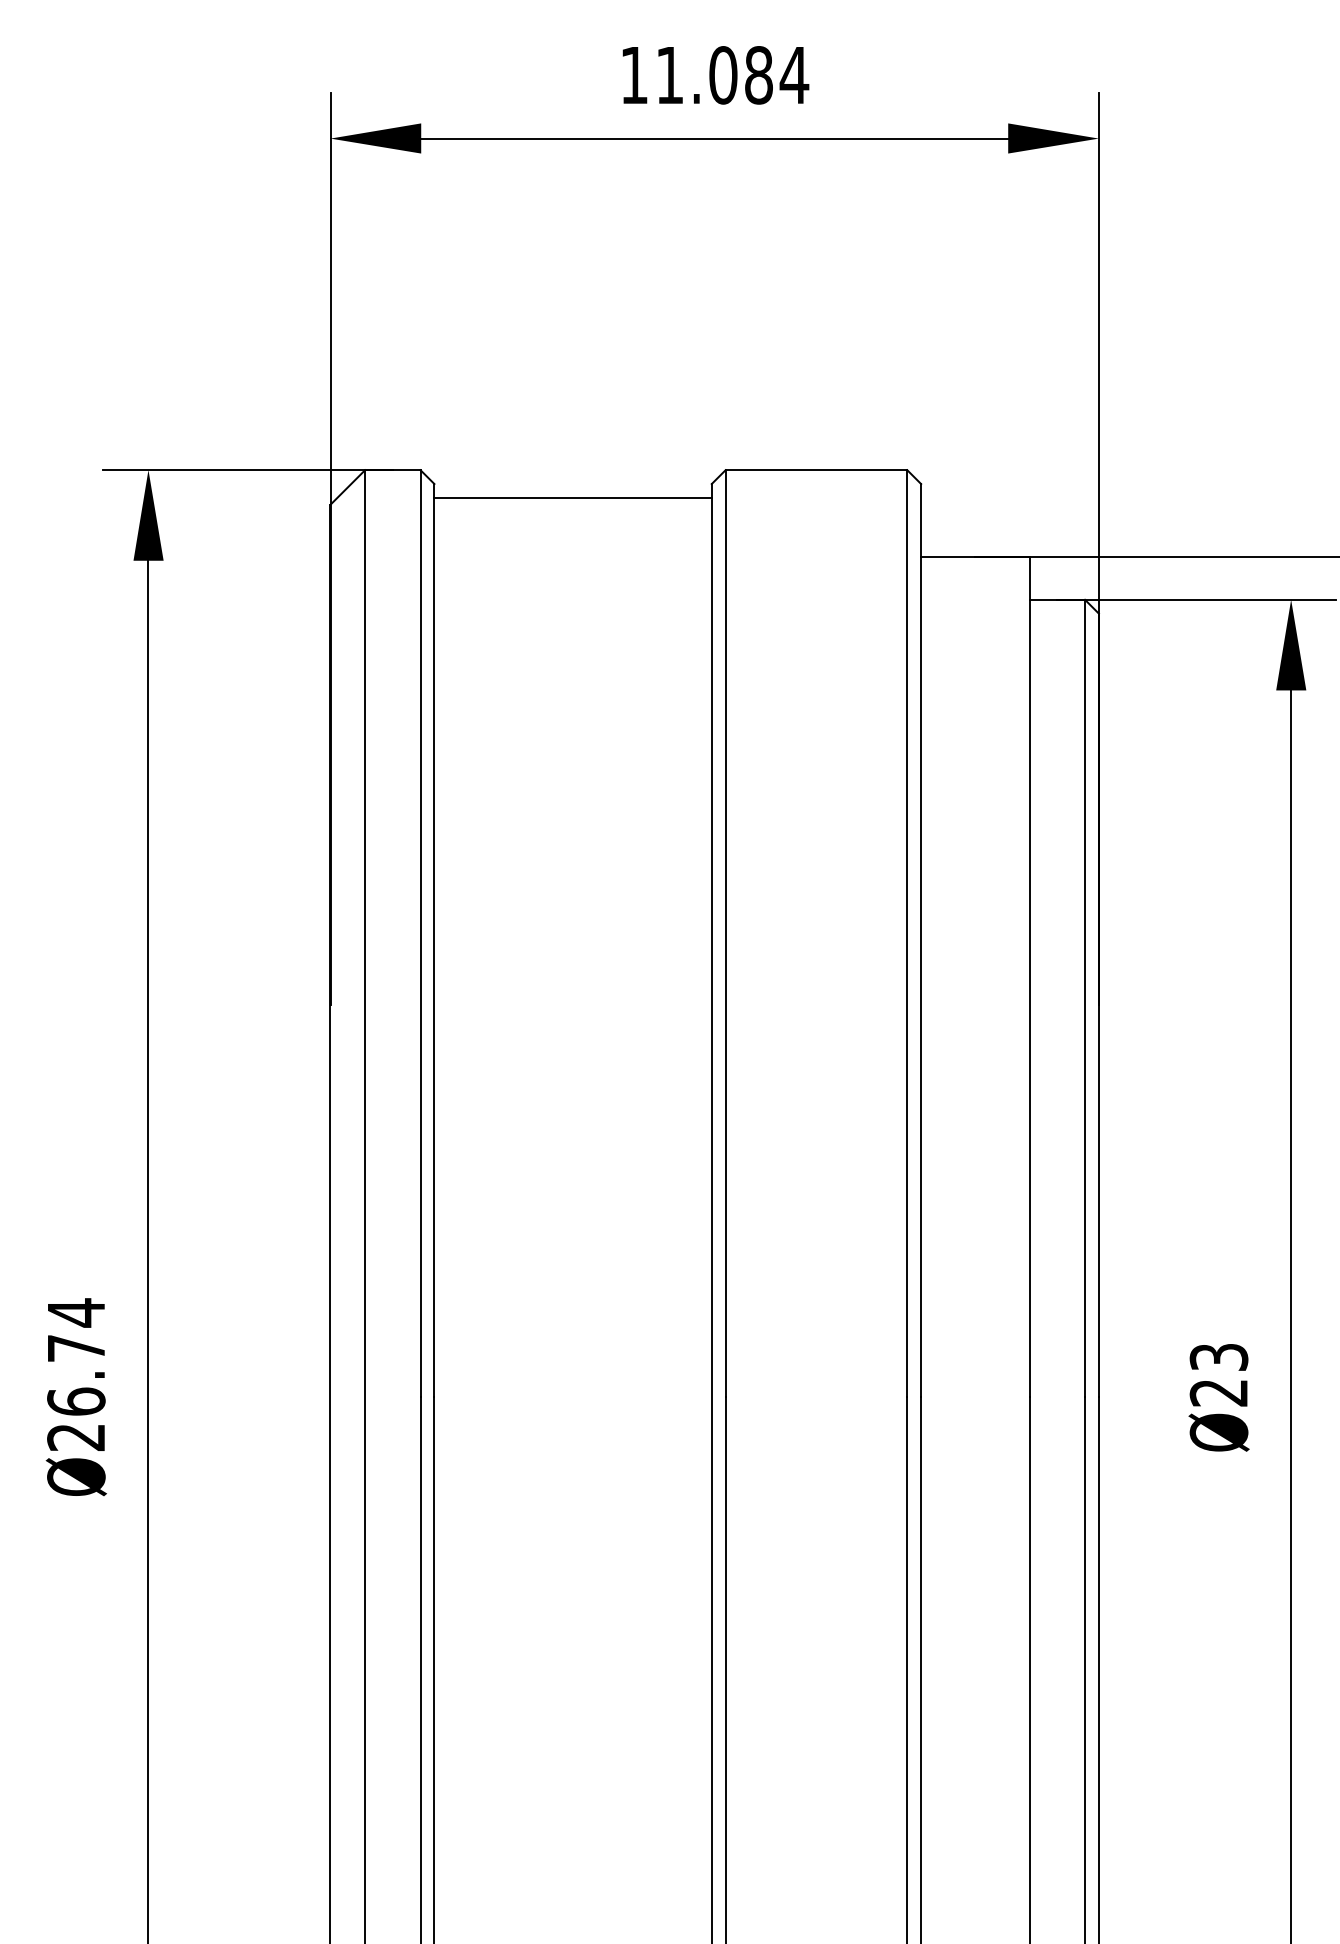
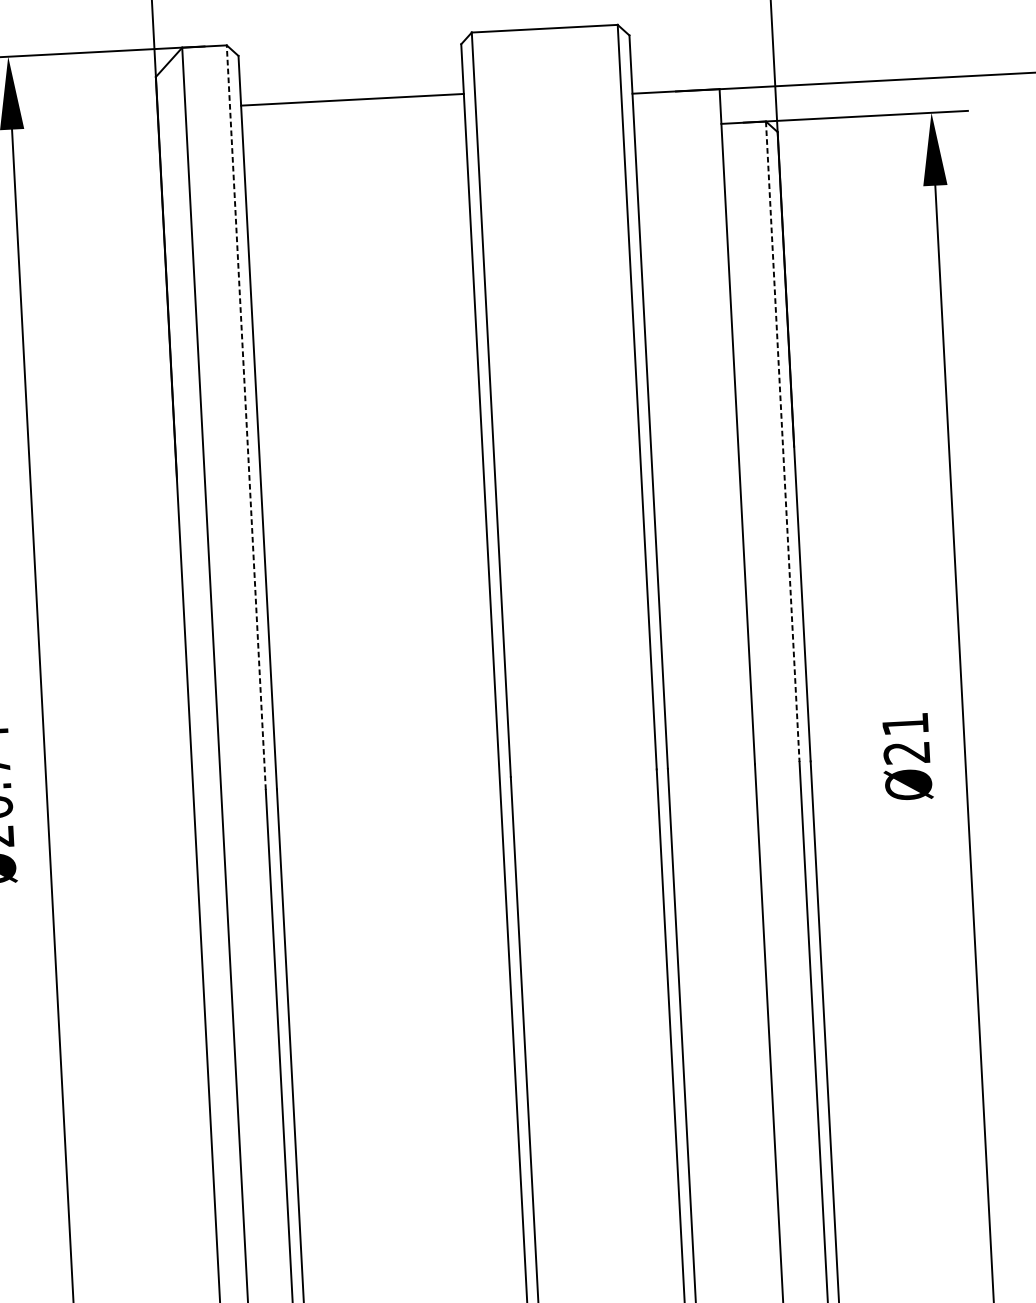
line: (572, 497) -> (351, 99), moved
line: (420, 933) -> (246, 417), solid -> dashed
line: (1085, 998) -> (783, 441), solid -> dashed
text: (1218, 1357) -> (905, 724), Ø23 -> Ø21

